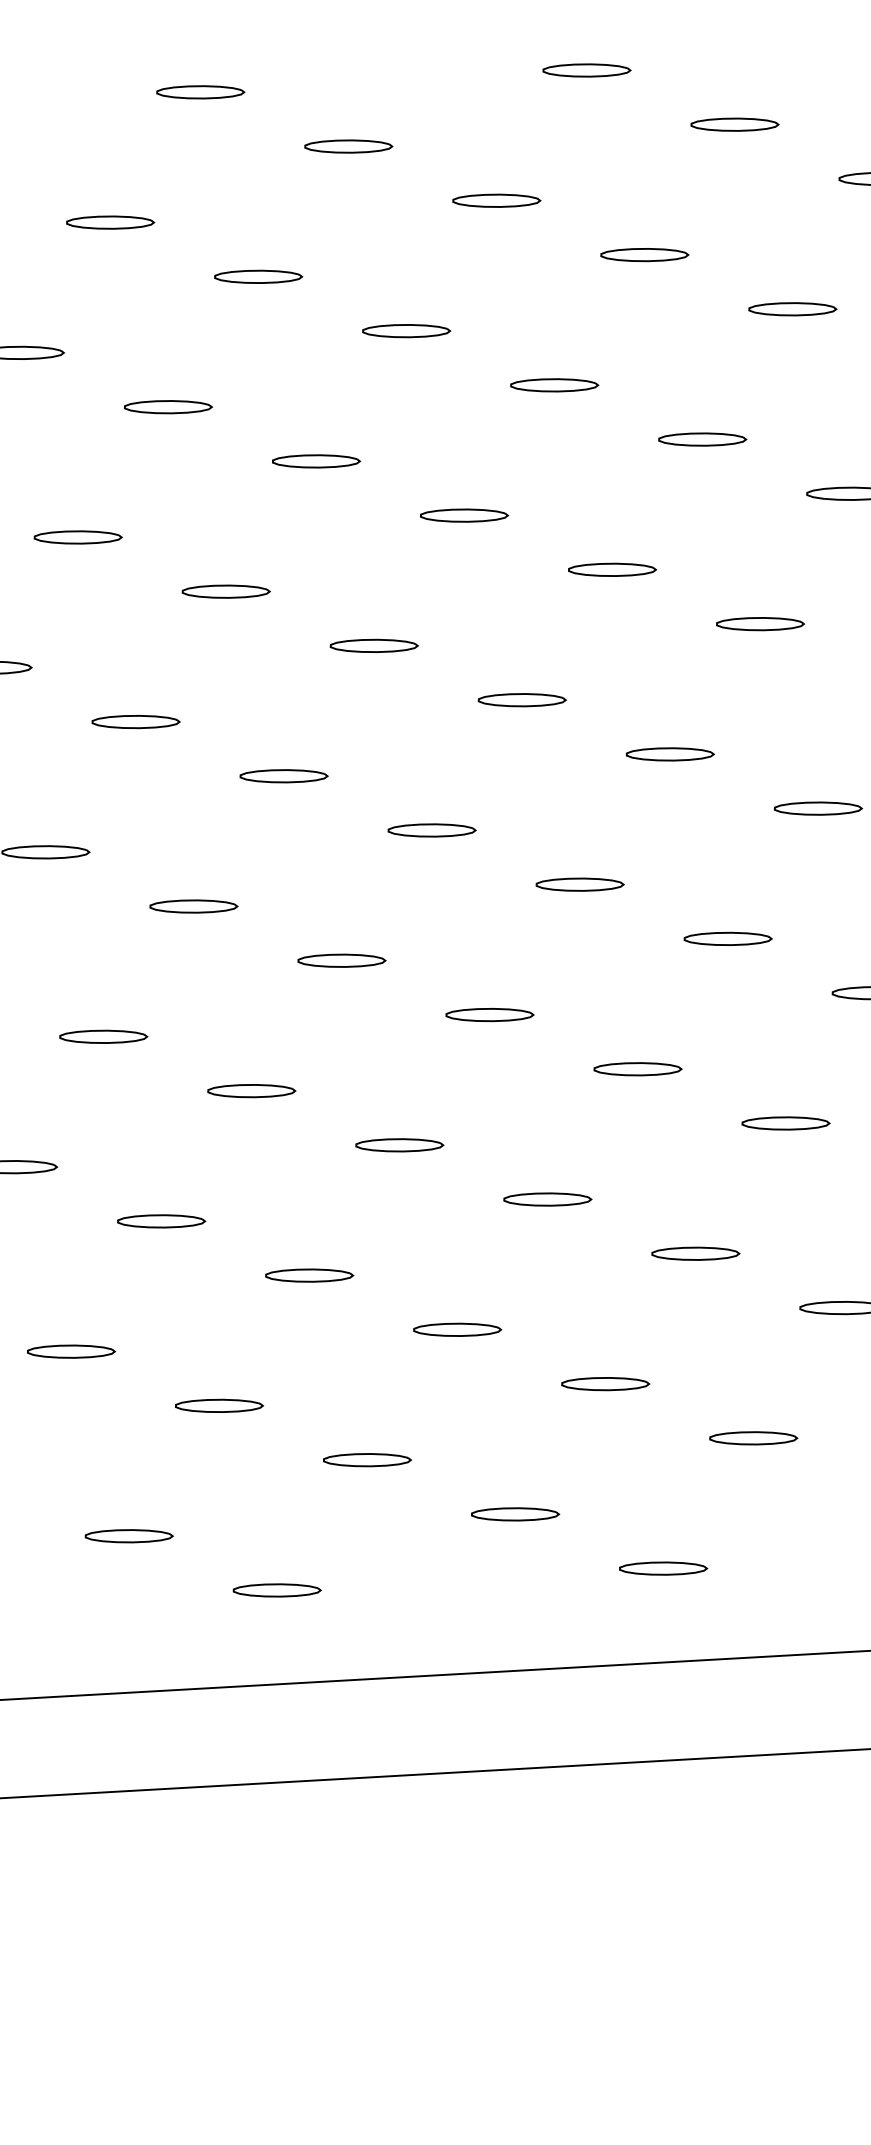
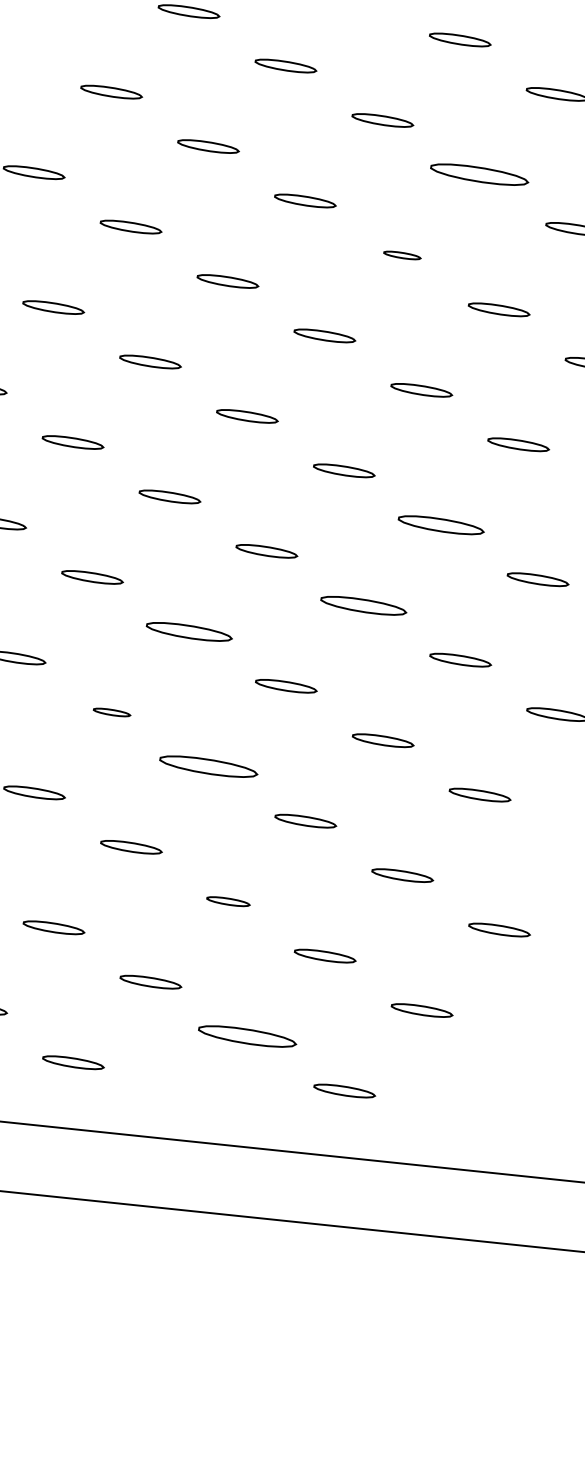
part: (644, 255) -> (479, 175), size x1.6
part: (554, 385) -> (402, 255), size x0.6
part: (669, 754) -> (440, 525), size x1.4
part: (579, 884) -> (363, 605), size x1.4
part: (341, 960) -> (189, 631), size x1.4
part: (251, 1091) -> (111, 712), size x0.6
part: (399, 1145) -> (208, 766), size x1.6
part: (457, 1329) -> (228, 901), size x0.7
part: (515, 1514) -> (247, 1036), size x1.6

